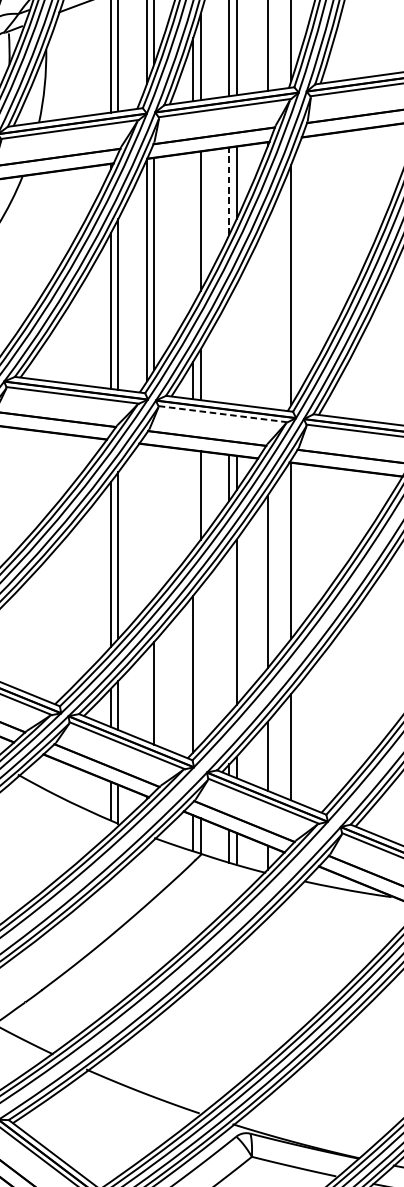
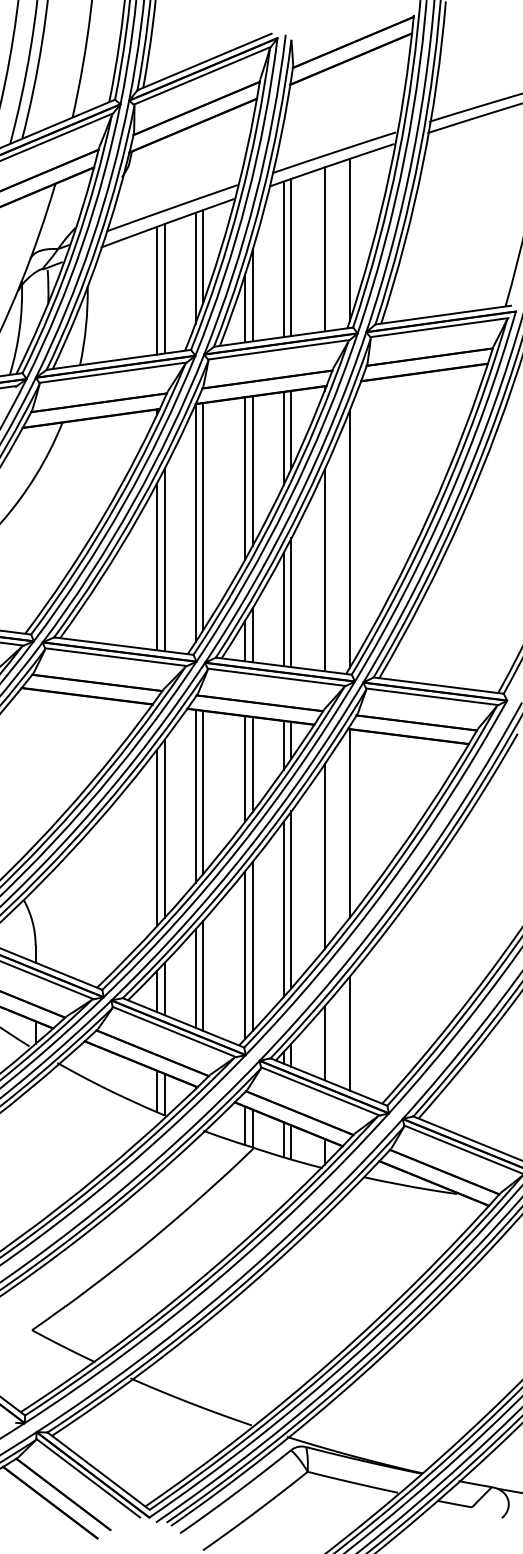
line: (229, 190) -> (283, 438), dashed -> solid
line: (192, 228) -> (244, 478), added
line: (267, 314) -> (324, 570), added
line: (236, 344) -> (291, 602), added
line: (229, 350) -> (283, 609), added
line: (222, 414) -> (276, 677), dashed -> solid
line: (192, 500) -> (244, 769), added
line: (154, 521) -> (203, 792), added
line: (147, 525) -> (195, 796), added
line: (229, 631) -> (283, 909), added
line: (200, 664) -> (252, 945), added
line: (147, 695) -> (195, 978), added

